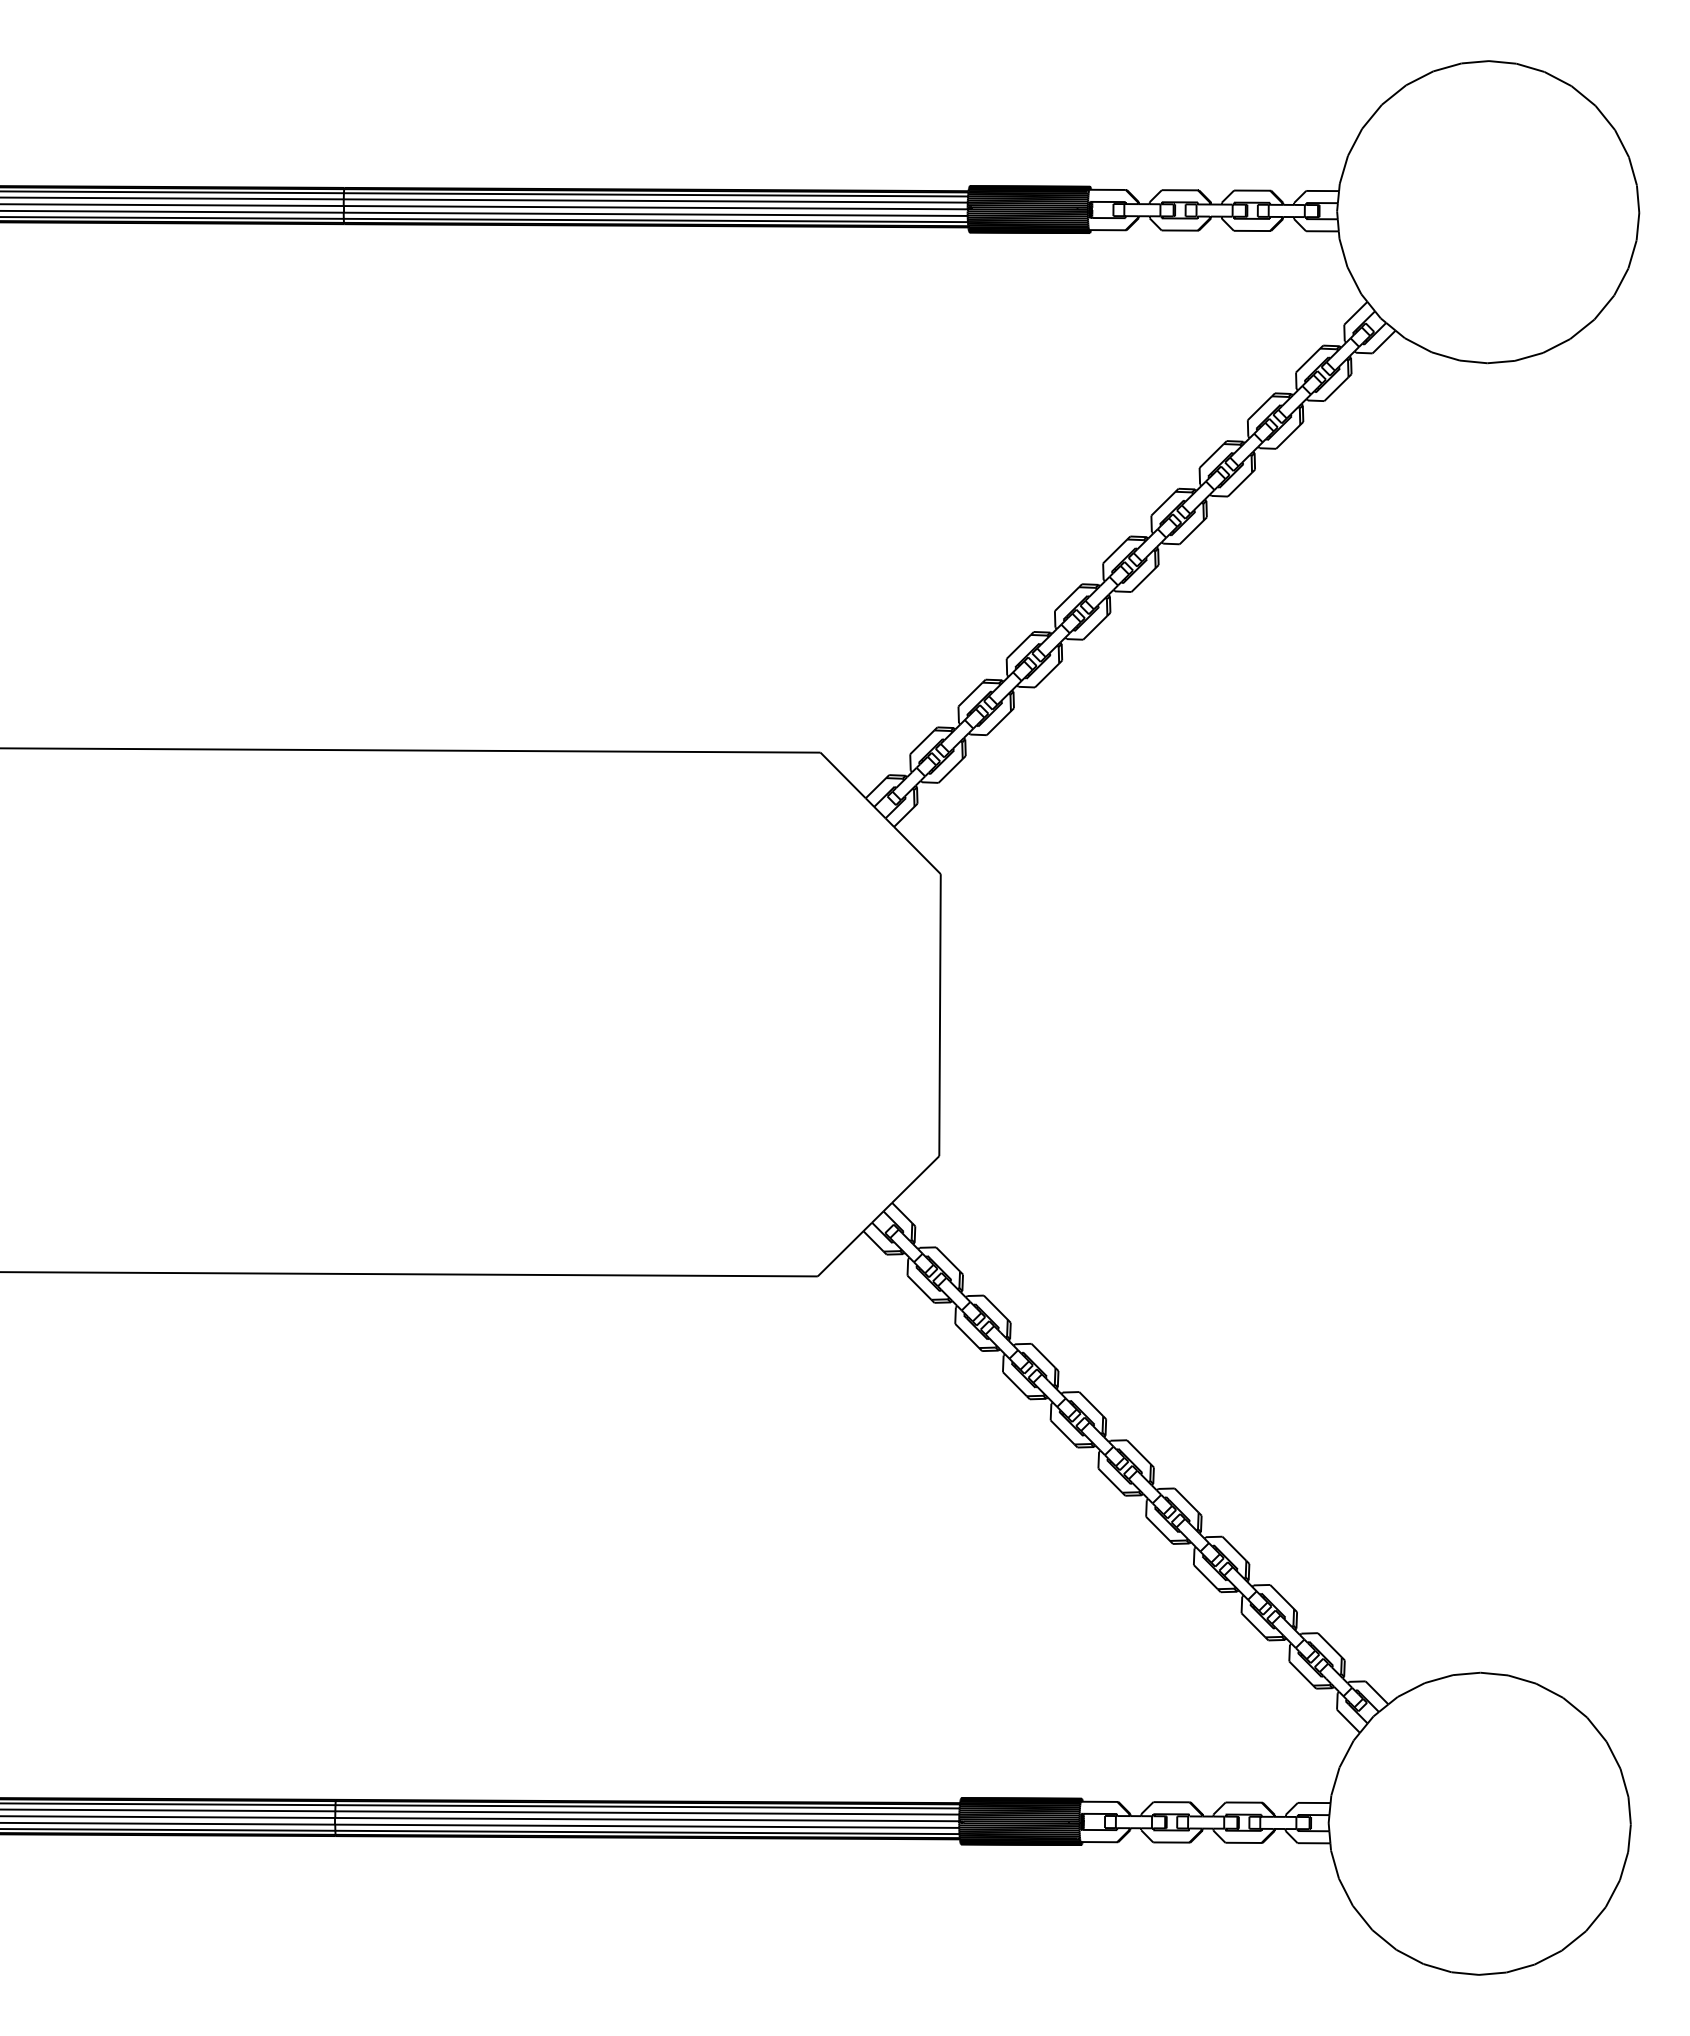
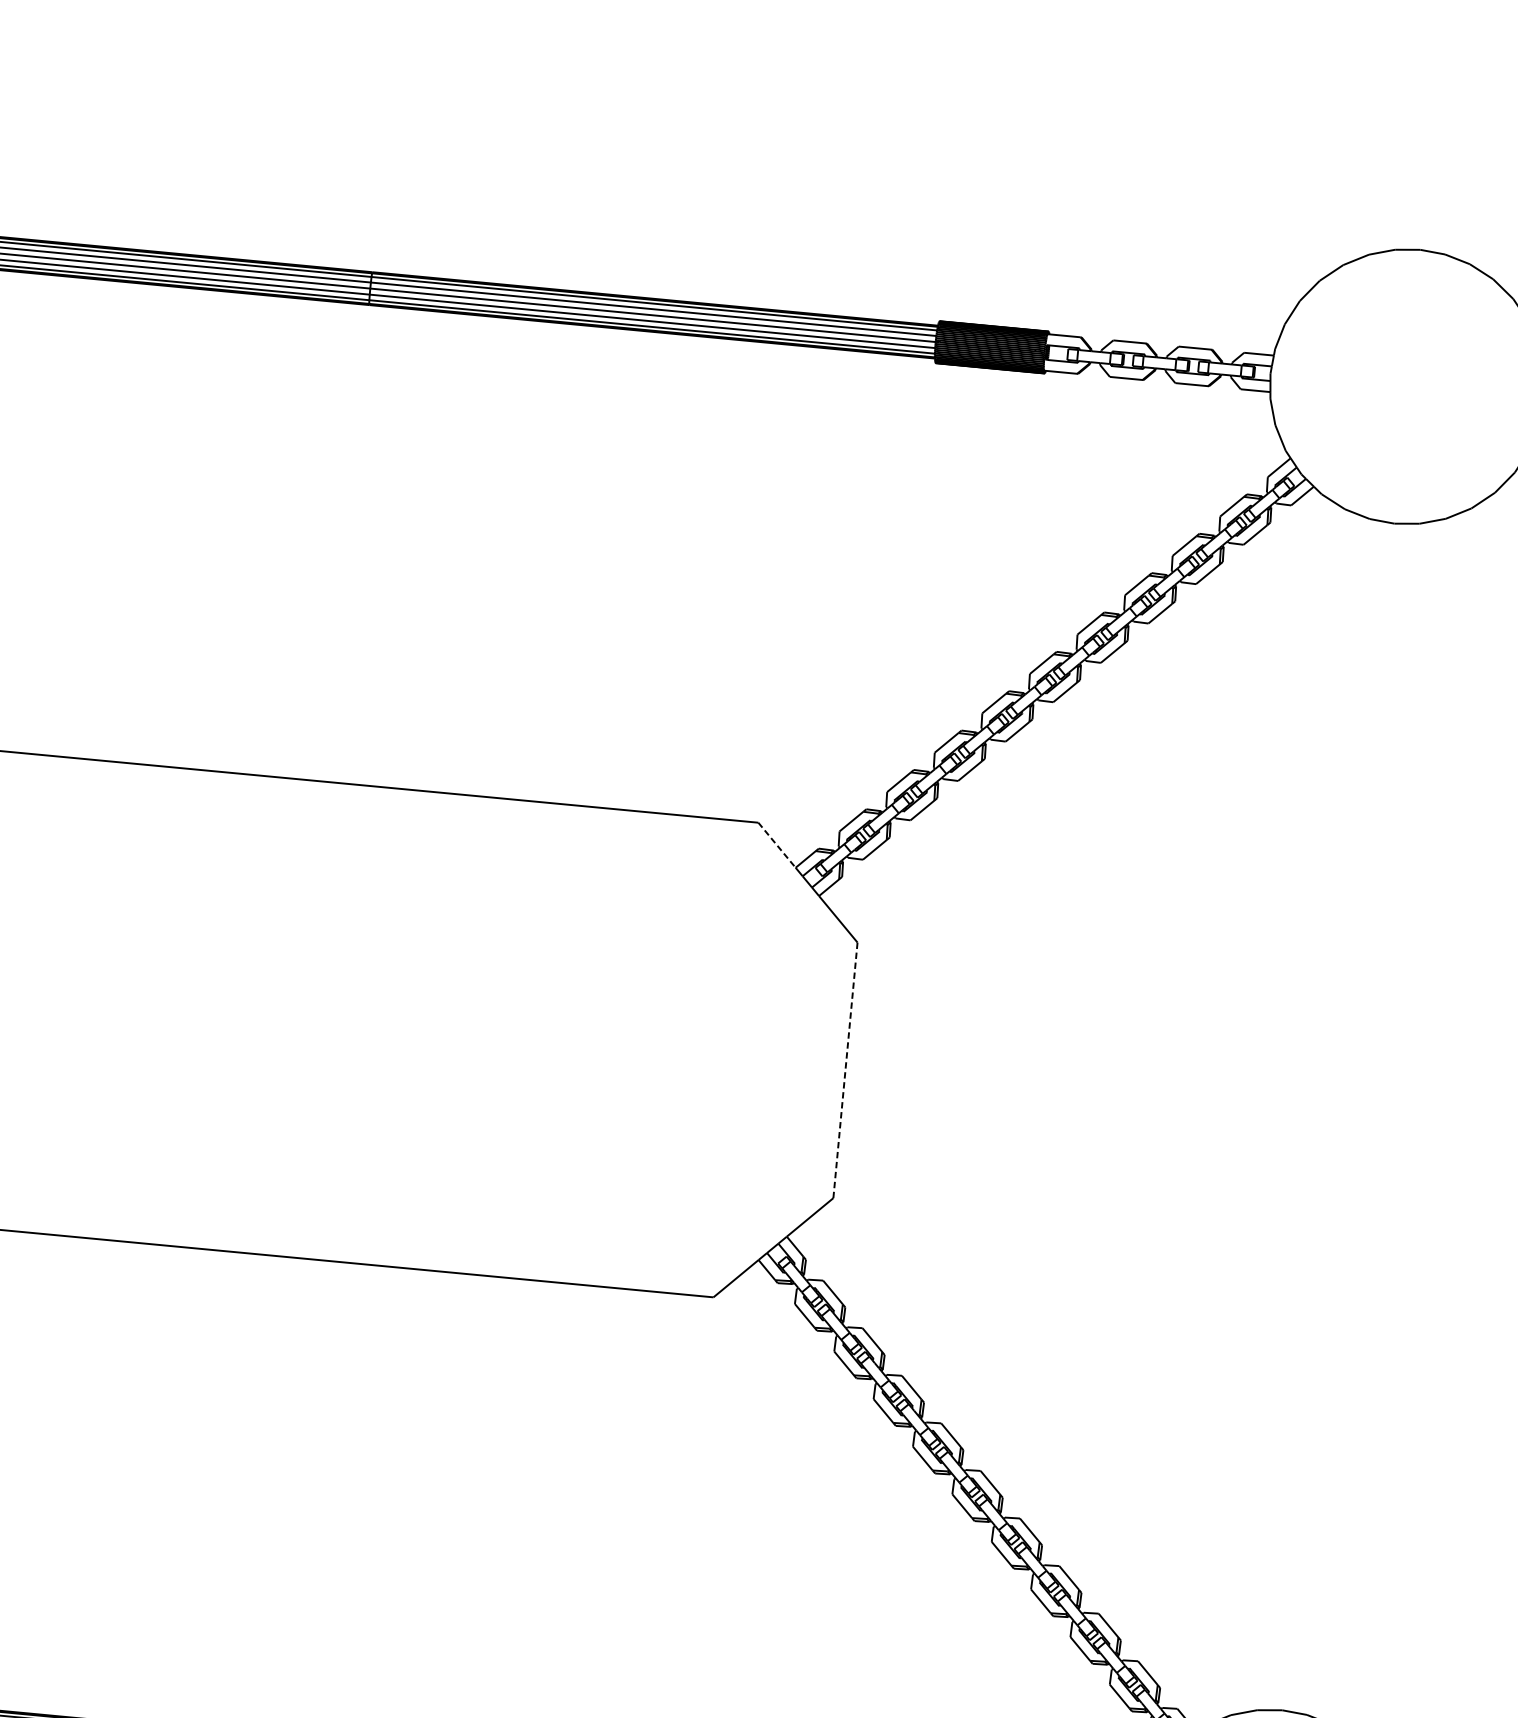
line: (843, 775) -> (777, 845), solid -> dashed
line: (940, 1014) -> (845, 1069), solid -> dashed

